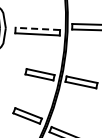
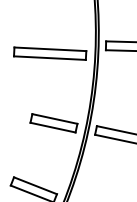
line: (37, 28) -> (49, 48), dashed -> solid

